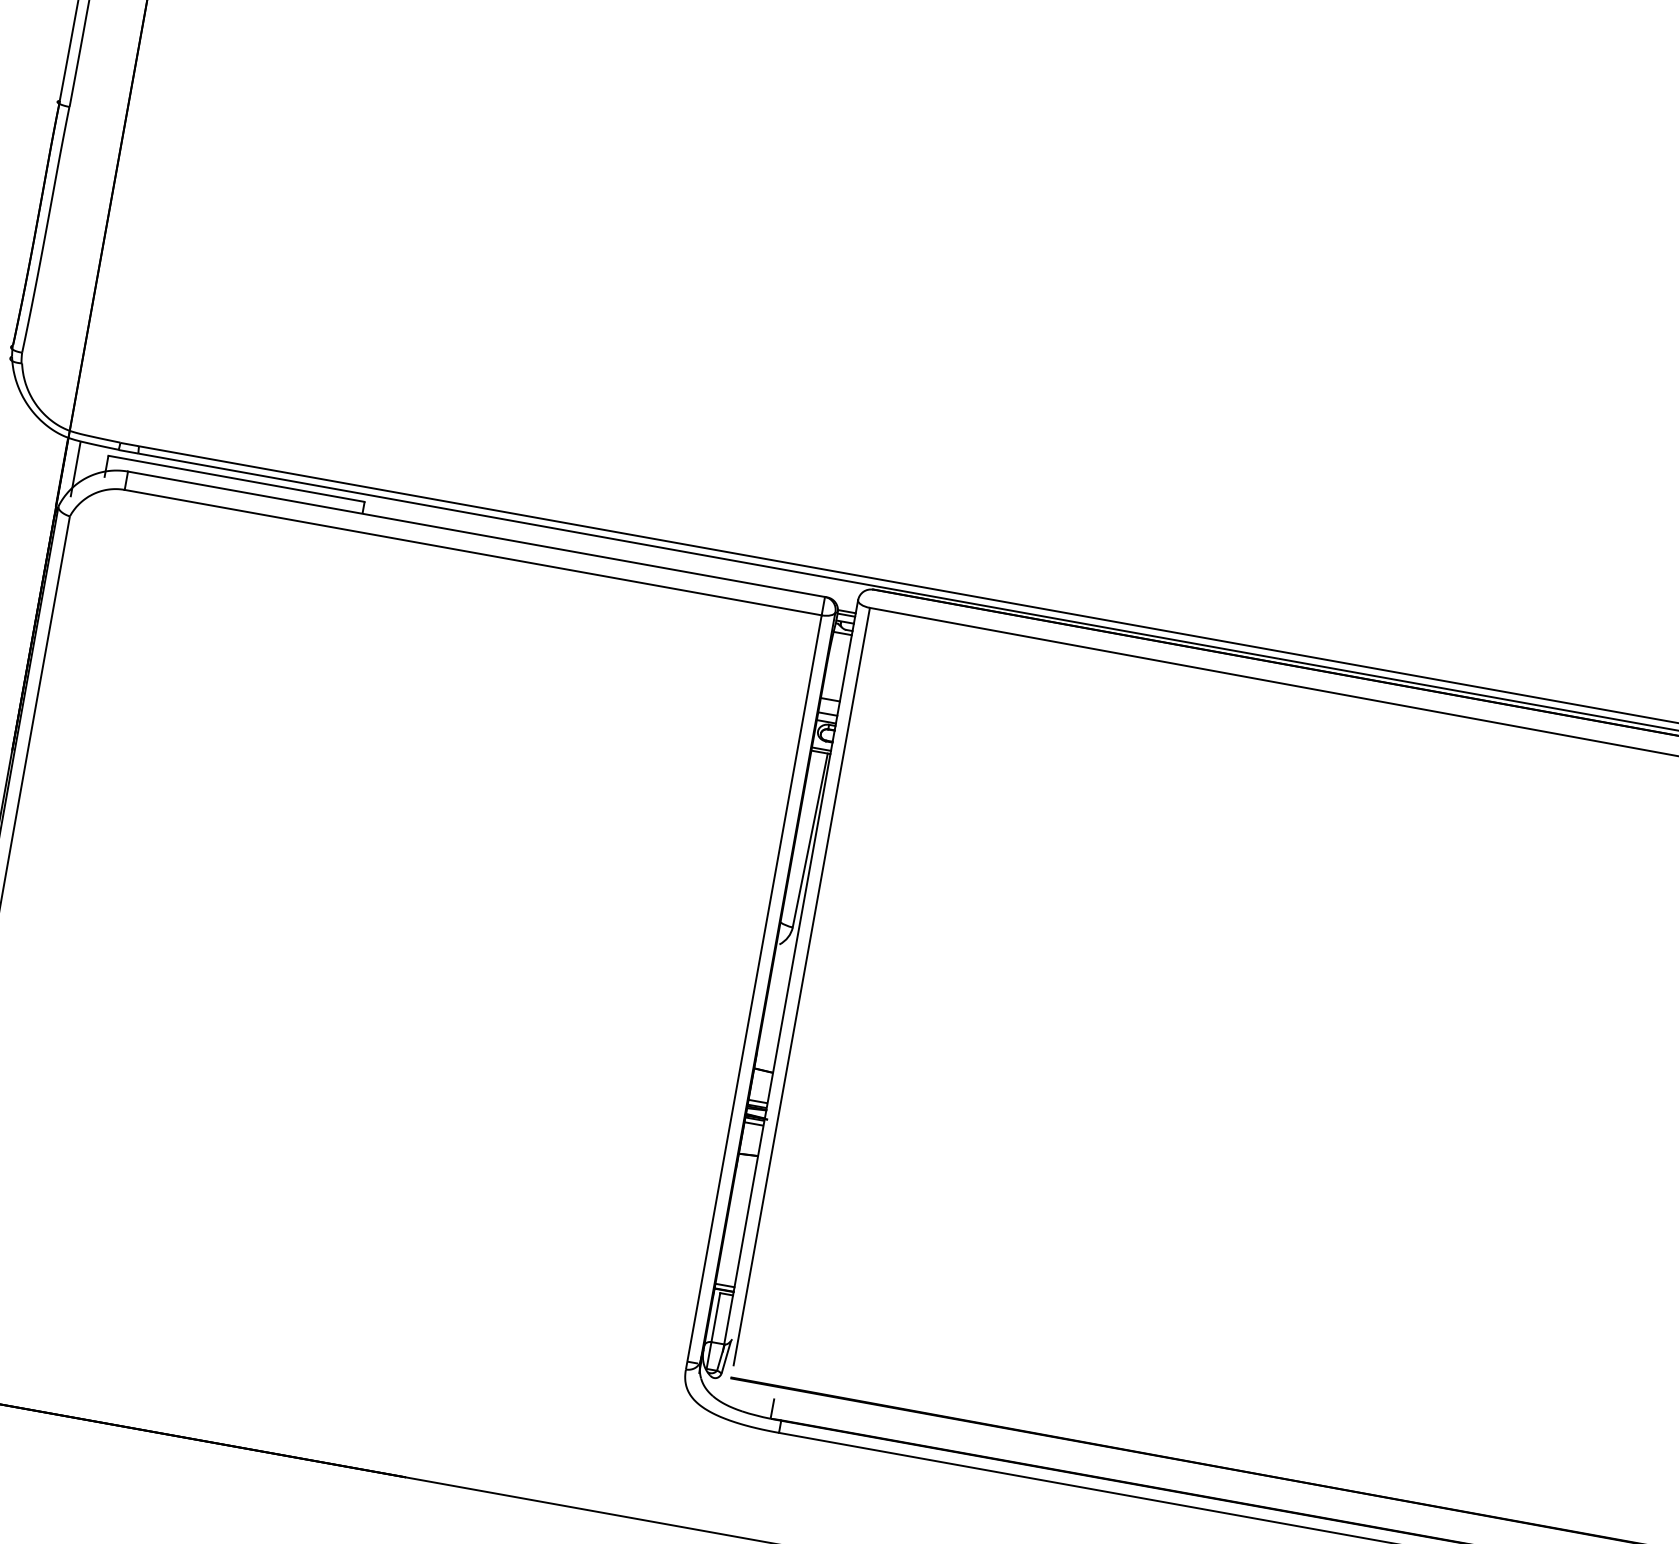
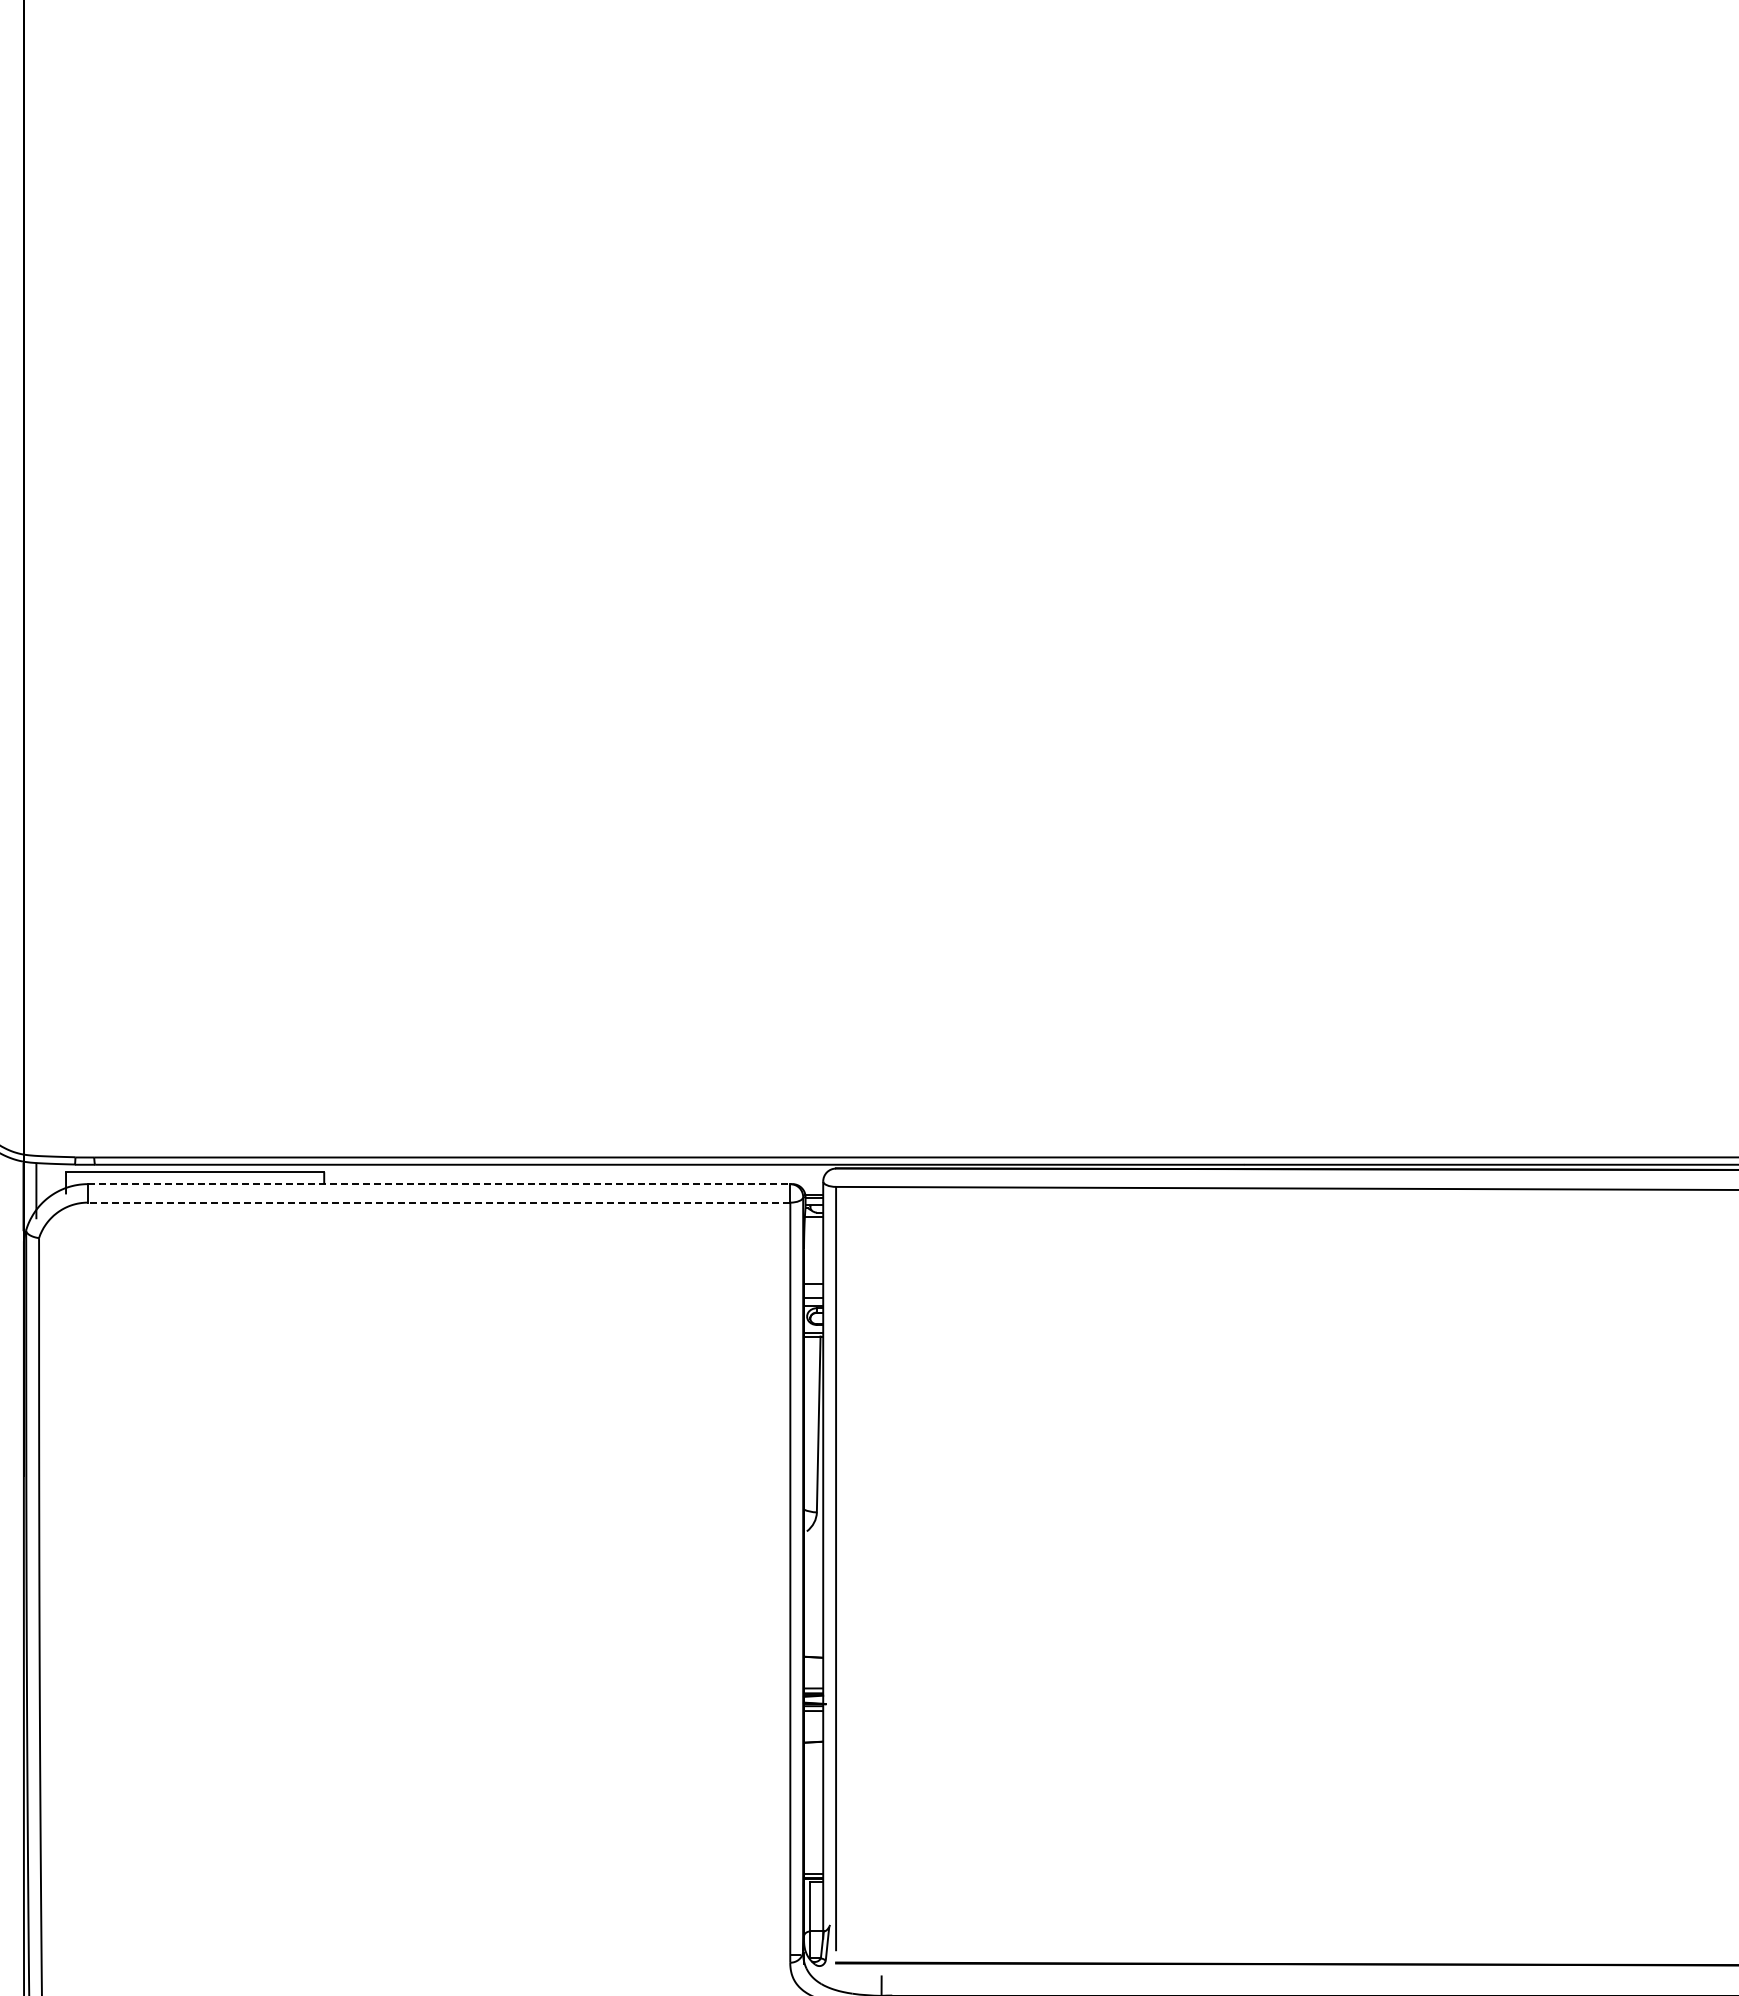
line: (476, 534) -> (439, 1184), solid -> dashed
line: (472, 552) -> (438, 1202), solid -> dashed

